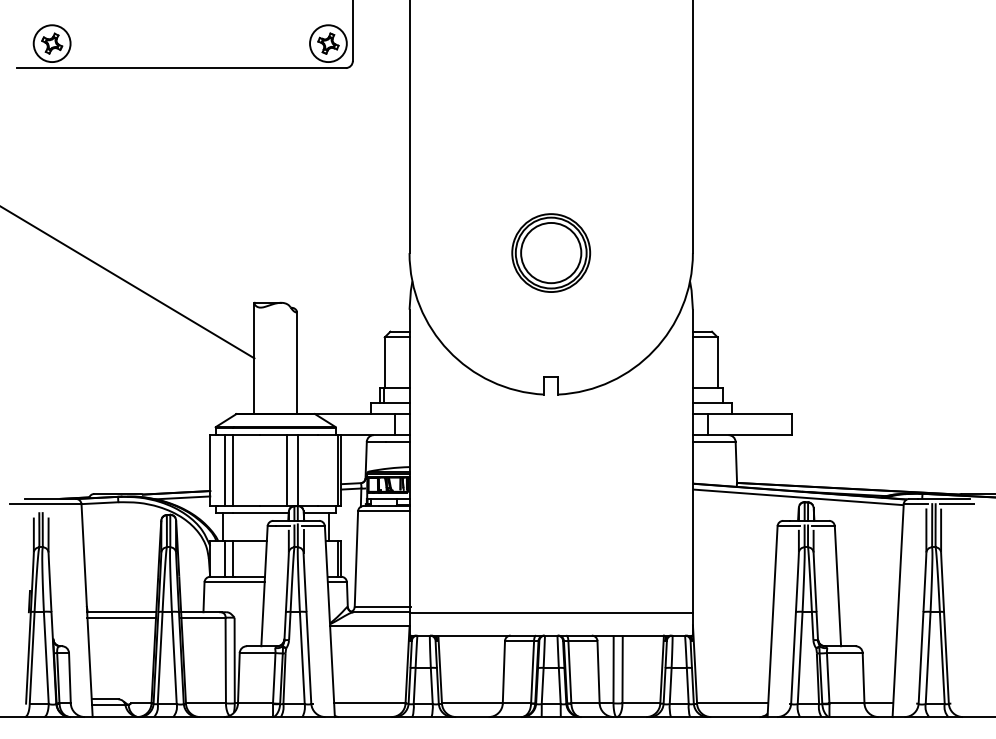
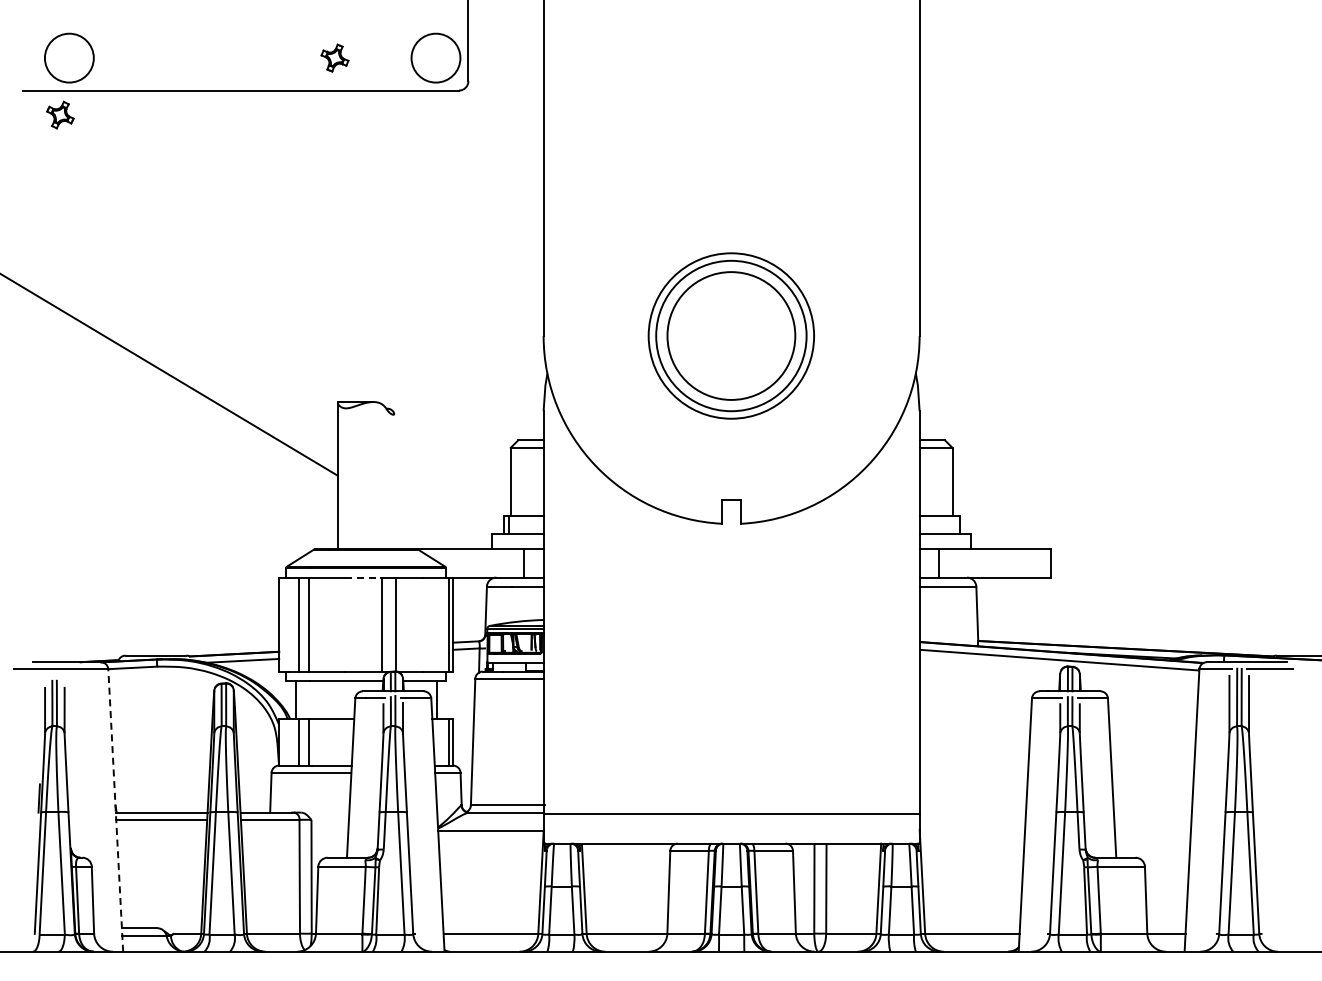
part: (52, 43) -> (60, 114), moved
part: (328, 43) -> (334, 57), moved
part: (551, 252) -> (731, 335), size x1.6
line: (297, 362) -> (394, 481), removed
line: (273, 435) -> (363, 577), solid -> dashed
line: (86, 610) -> (115, 810), solid -> dashed

